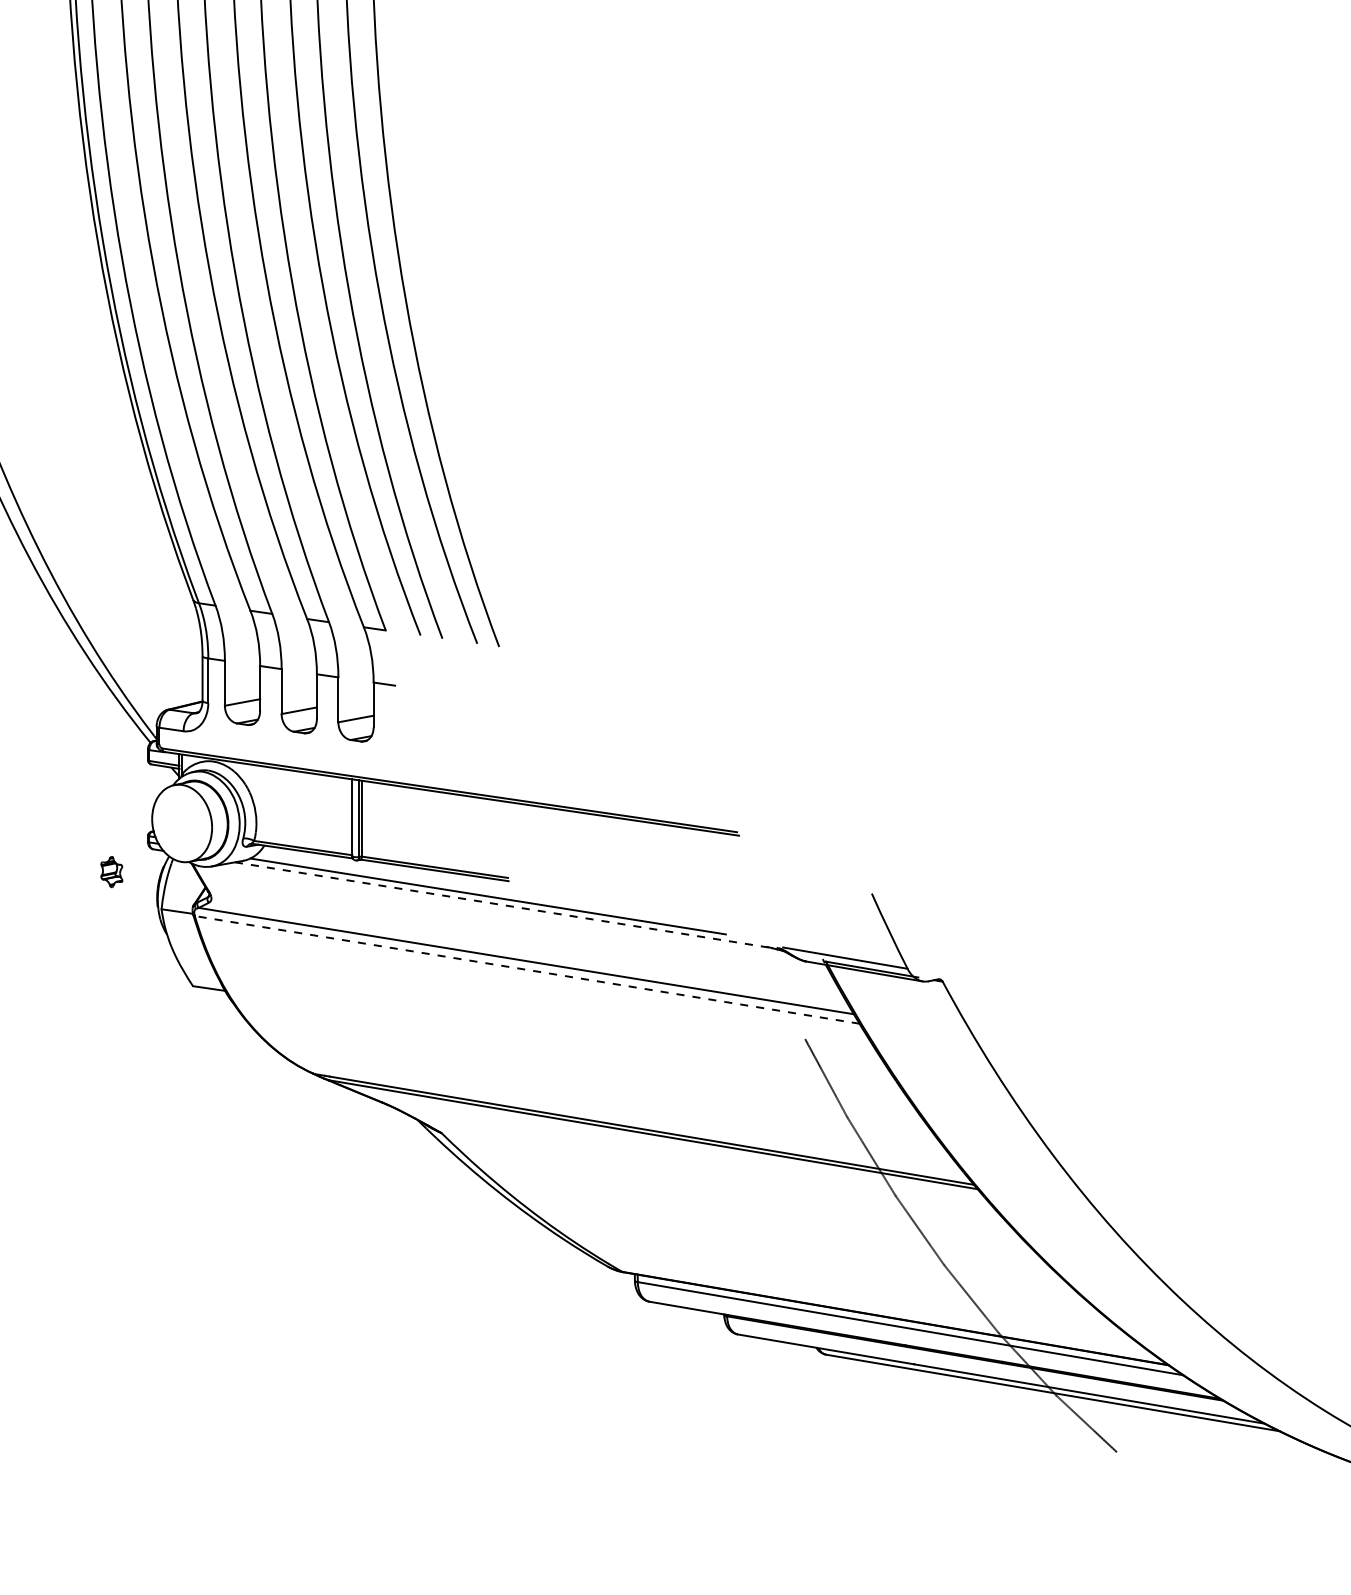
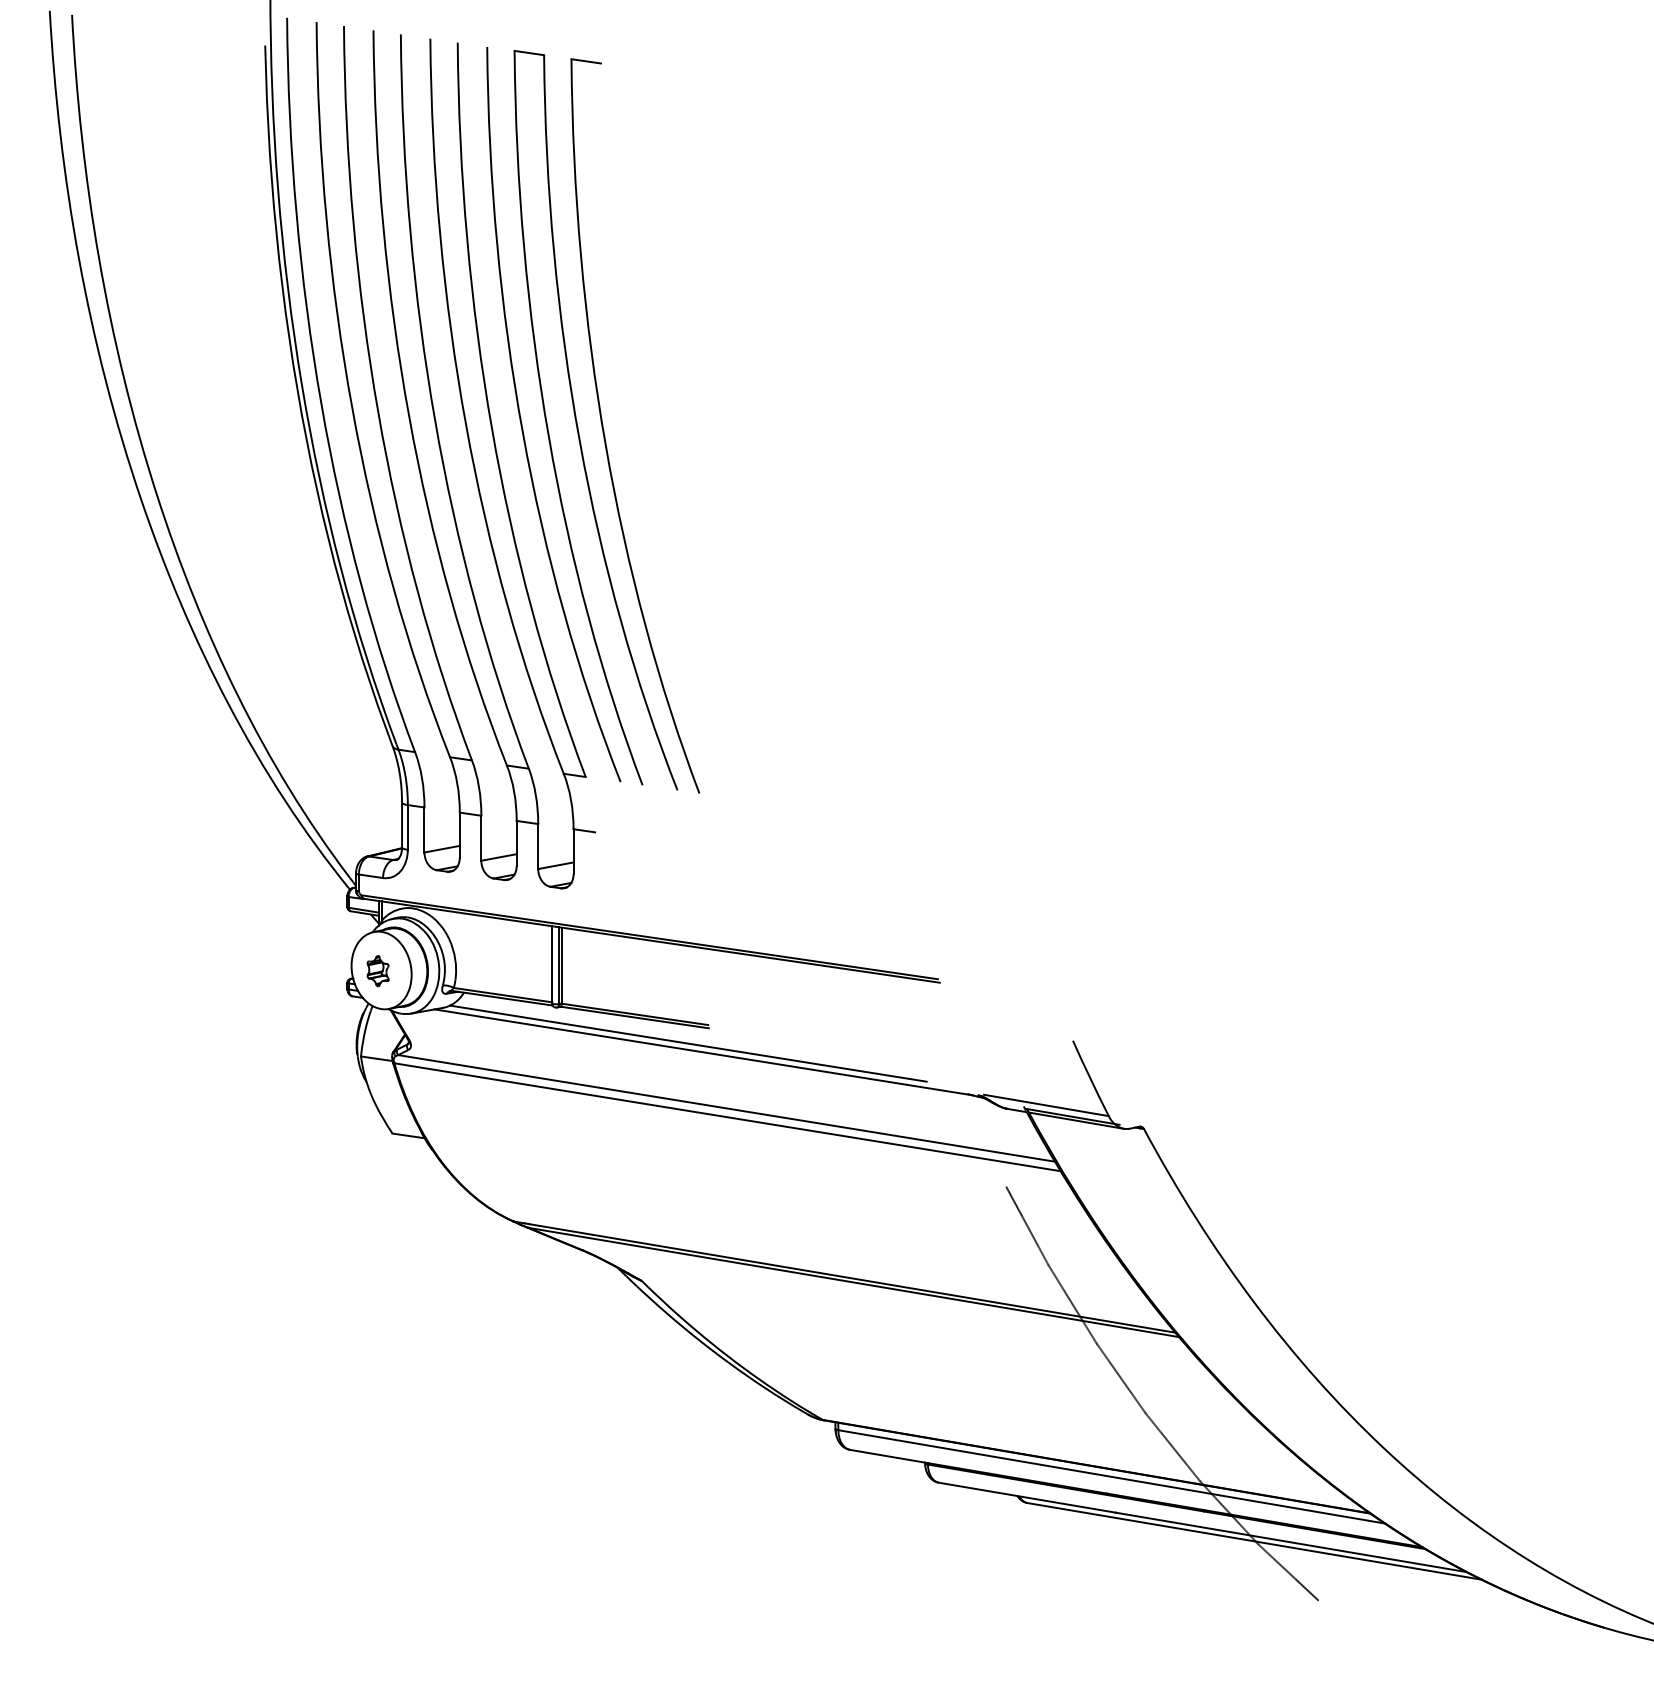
part: (111, 872) -> (377, 971), moved
line: (503, 905) -> (703, 1052), dashed -> solid
line: (527, 970) -> (727, 1117), dashed -> solid

